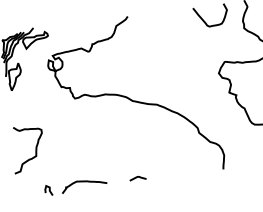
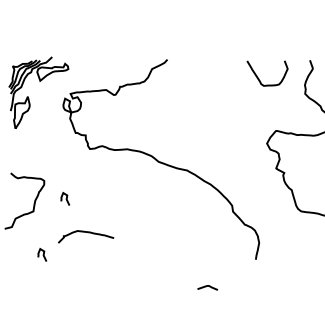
curve: (60, 141) -> (65, 198), added
curve: (137, 177) -> (207, 286), moved
curve: (85, 182) -> (88, 233), moved

